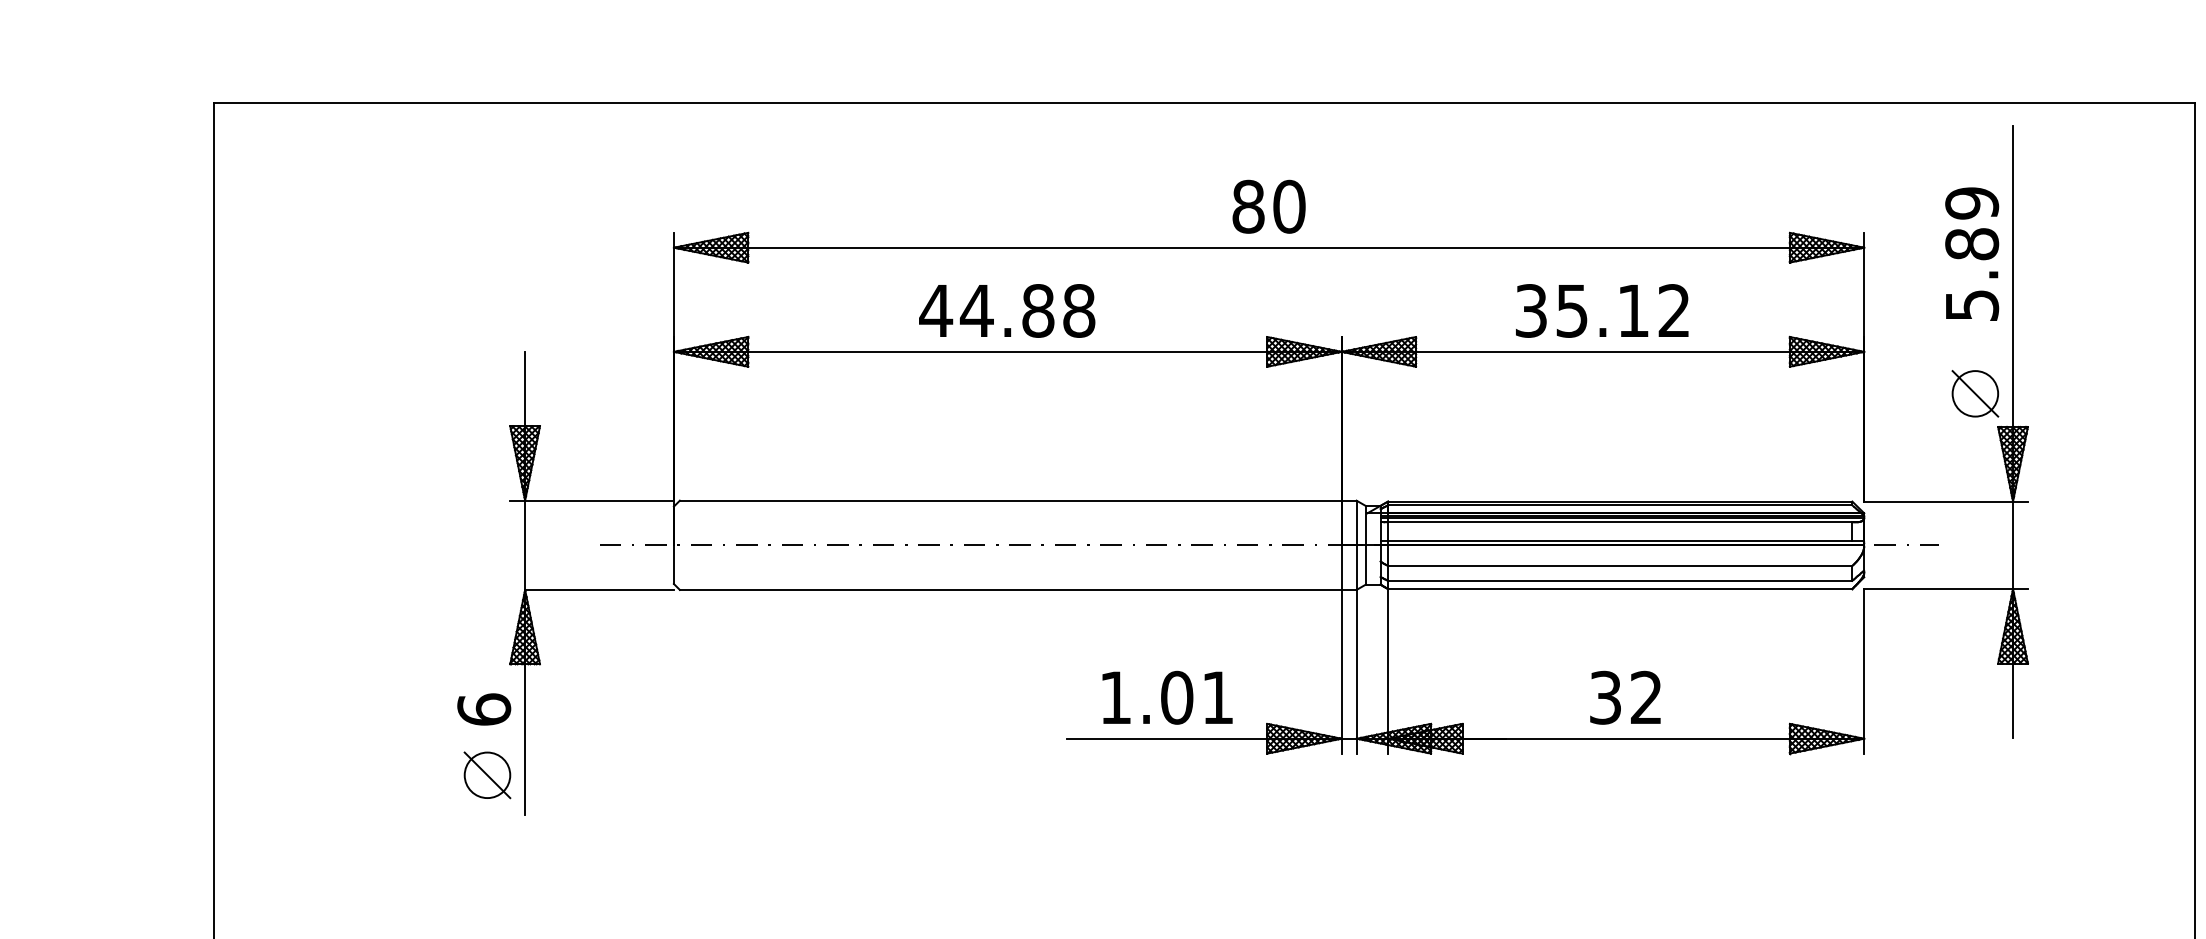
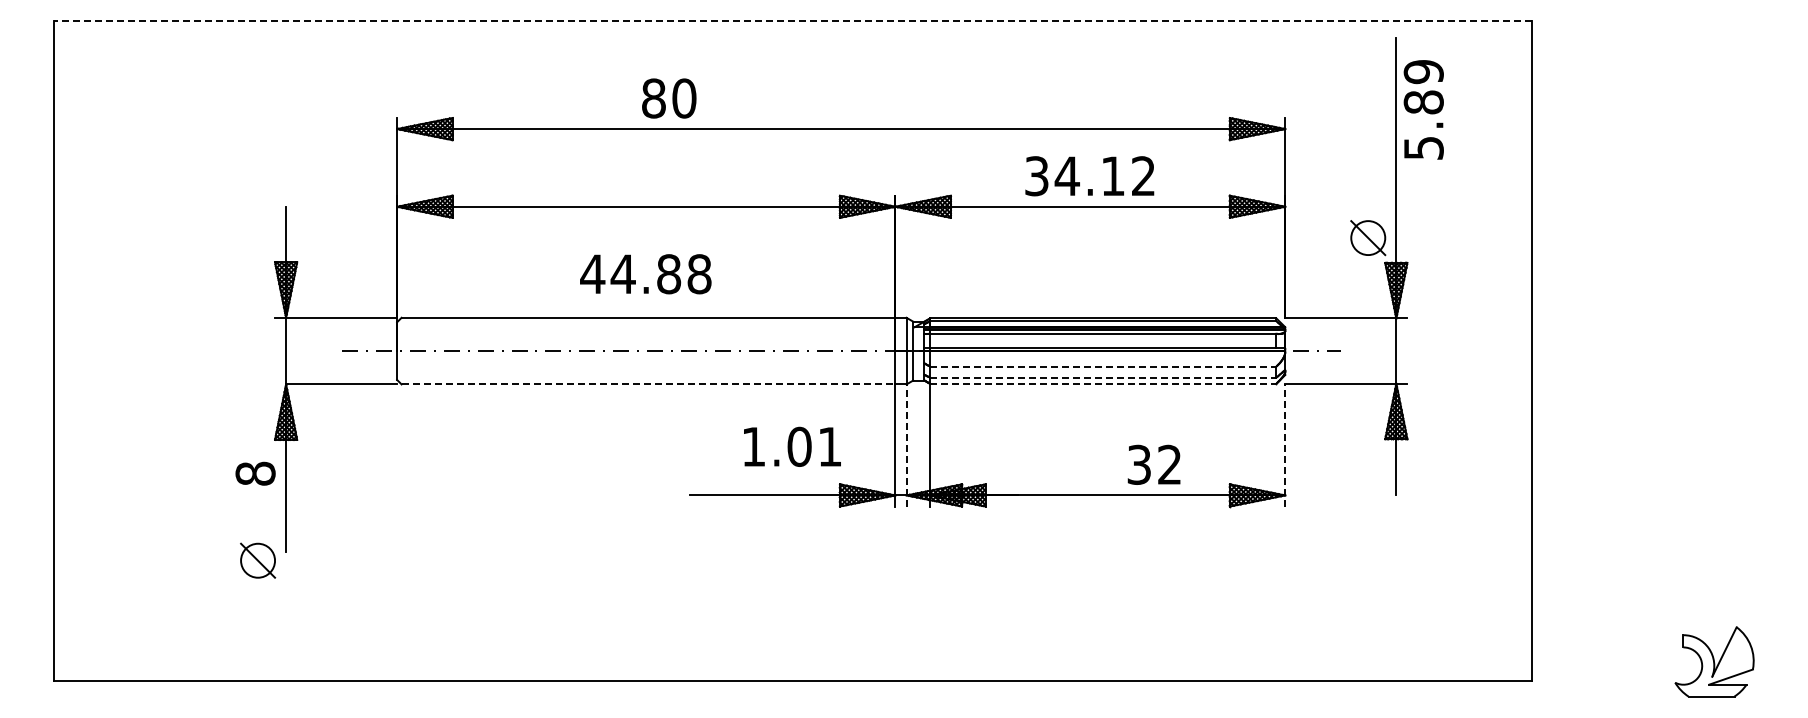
line: (1205, 103) -> (793, 21), solid -> dashed
text: (1269, 206) -> (669, 98), moved
text: (1971, 253) -> (1423, 109), moved
text: (1006, 311) -> (645, 274), moved
text: (1570, 311) -> (1066, 176), 35.12 -> 34.12
line: (1620, 565) -> (1103, 366), solid -> dashed
line: (1620, 580) -> (1103, 377), solid -> dashed
line: (1620, 588) -> (1103, 383), solid -> dashed
line: (1010, 590) -> (648, 384), solid -> dashed
line: (1356, 670) -> (906, 444), solid -> dashed
line: (1864, 670) -> (1285, 444), solid -> dashed
text: (1167, 697) -> (792, 446), moved
text: (1624, 697) -> (1153, 464), moved
text: (484, 709) -> (255, 473), 6 -> 8
part: (488, 774) -> (258, 560), moved

